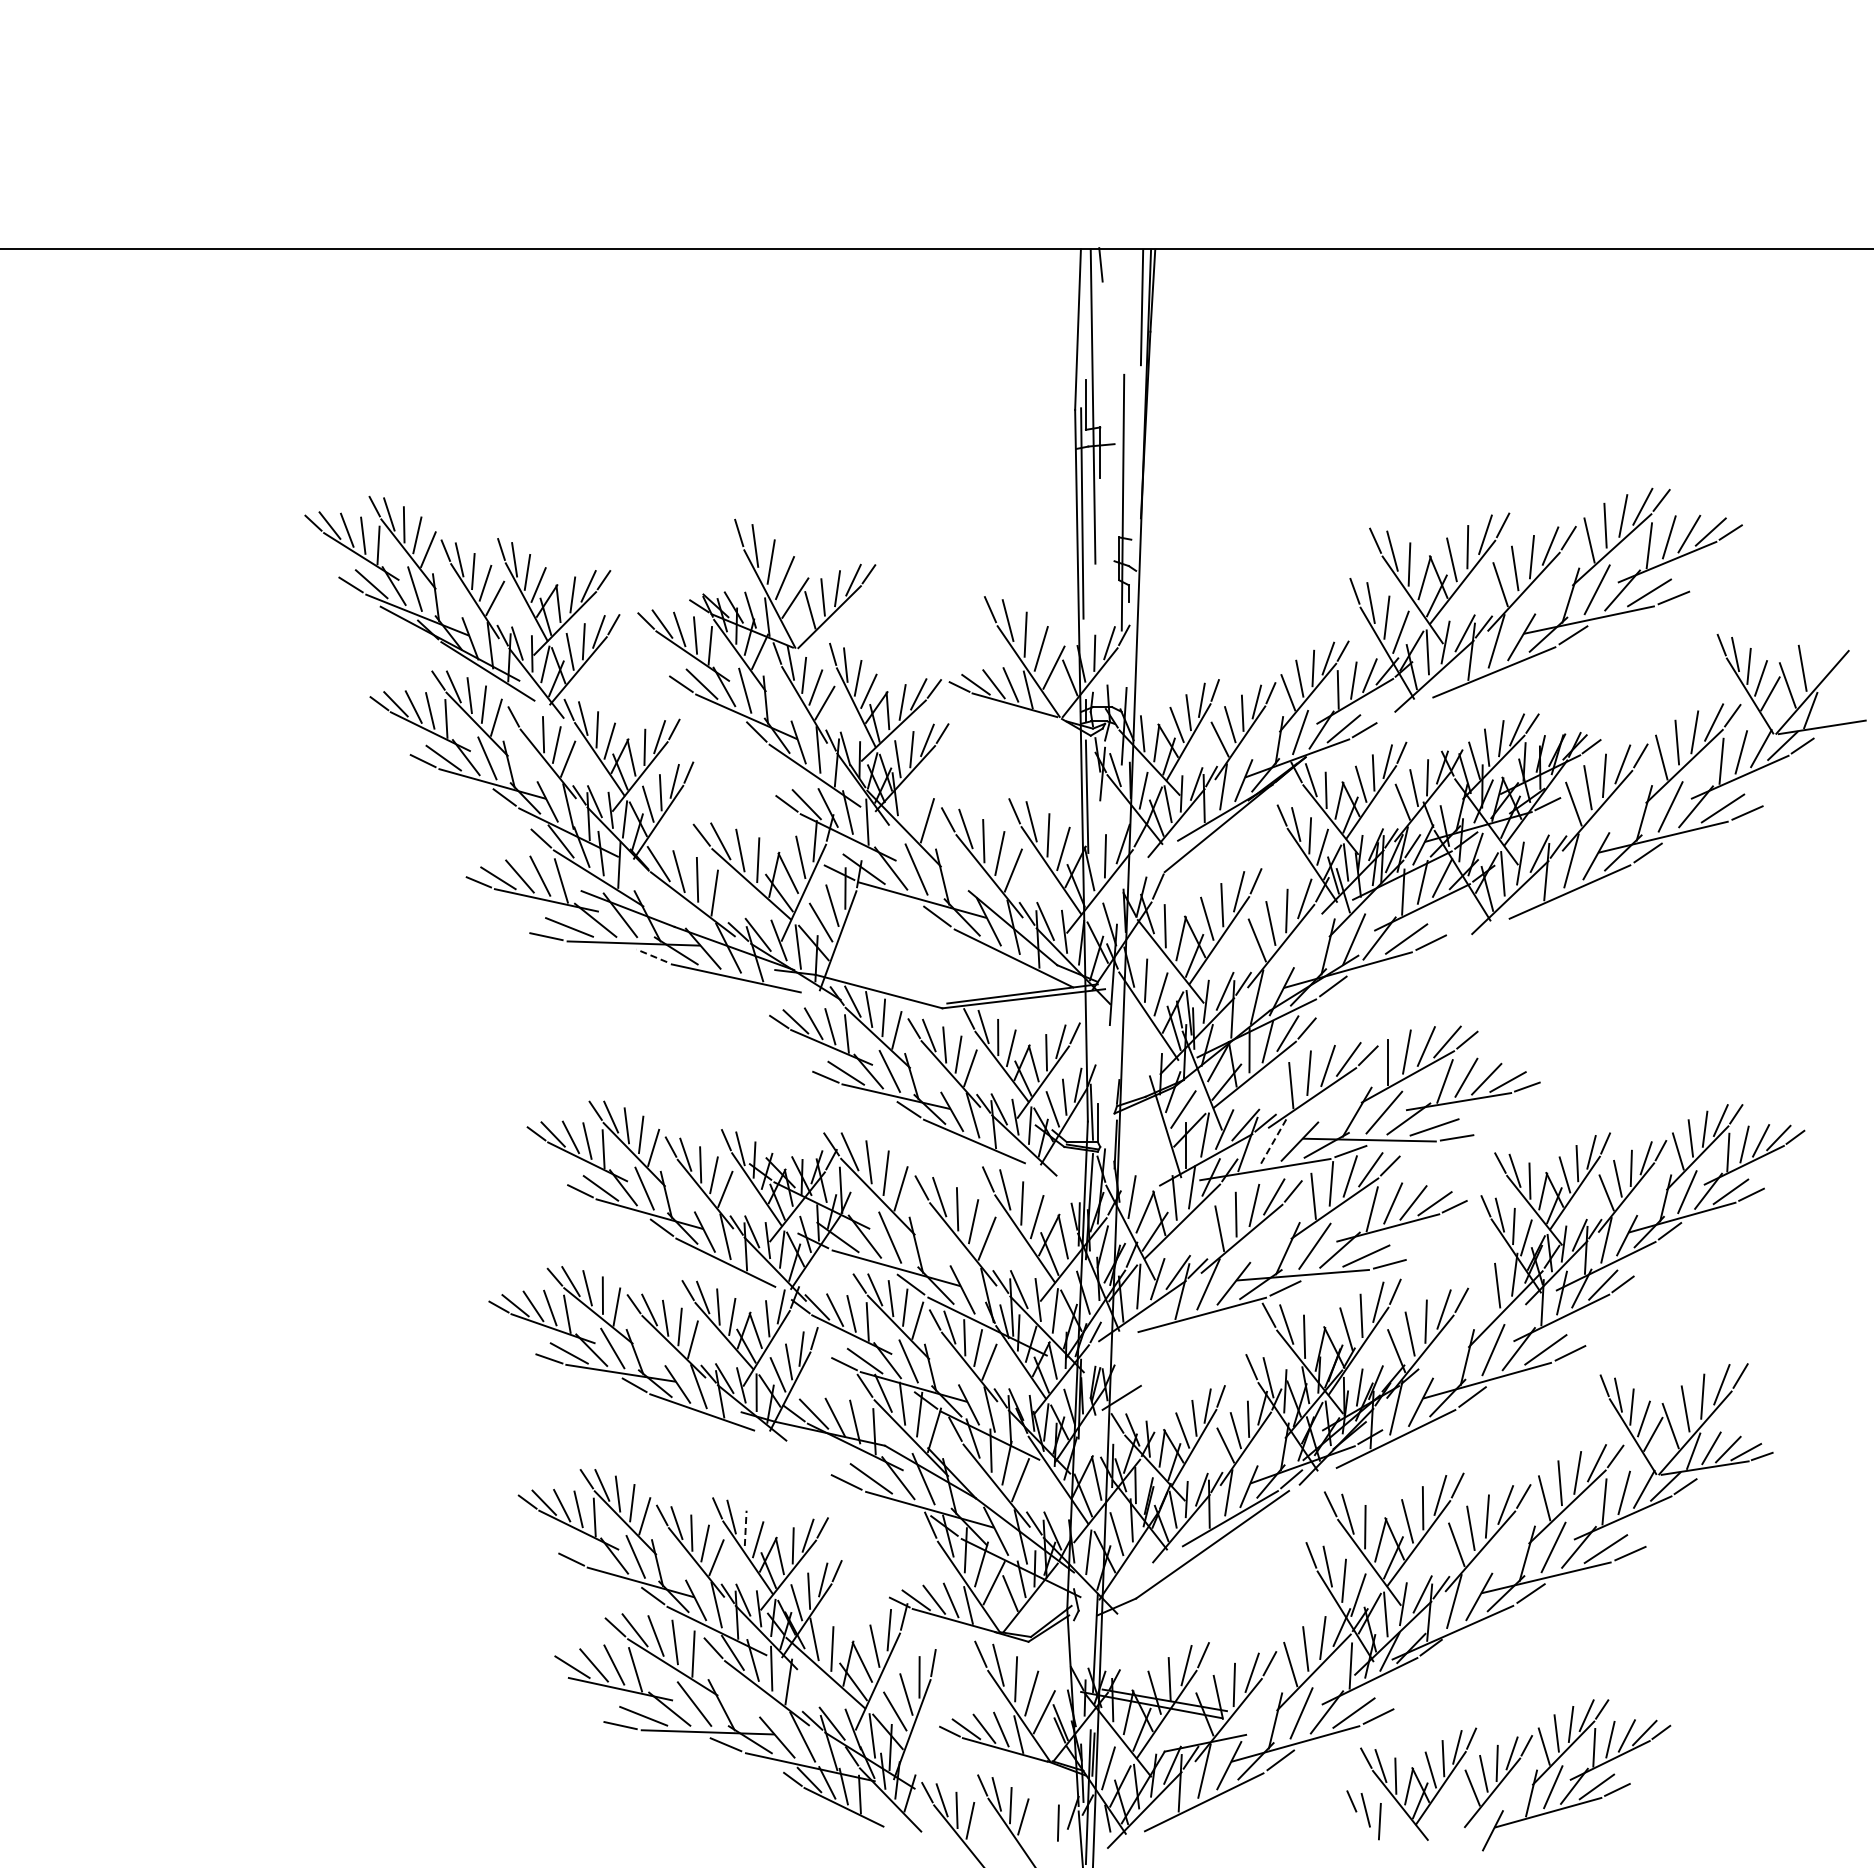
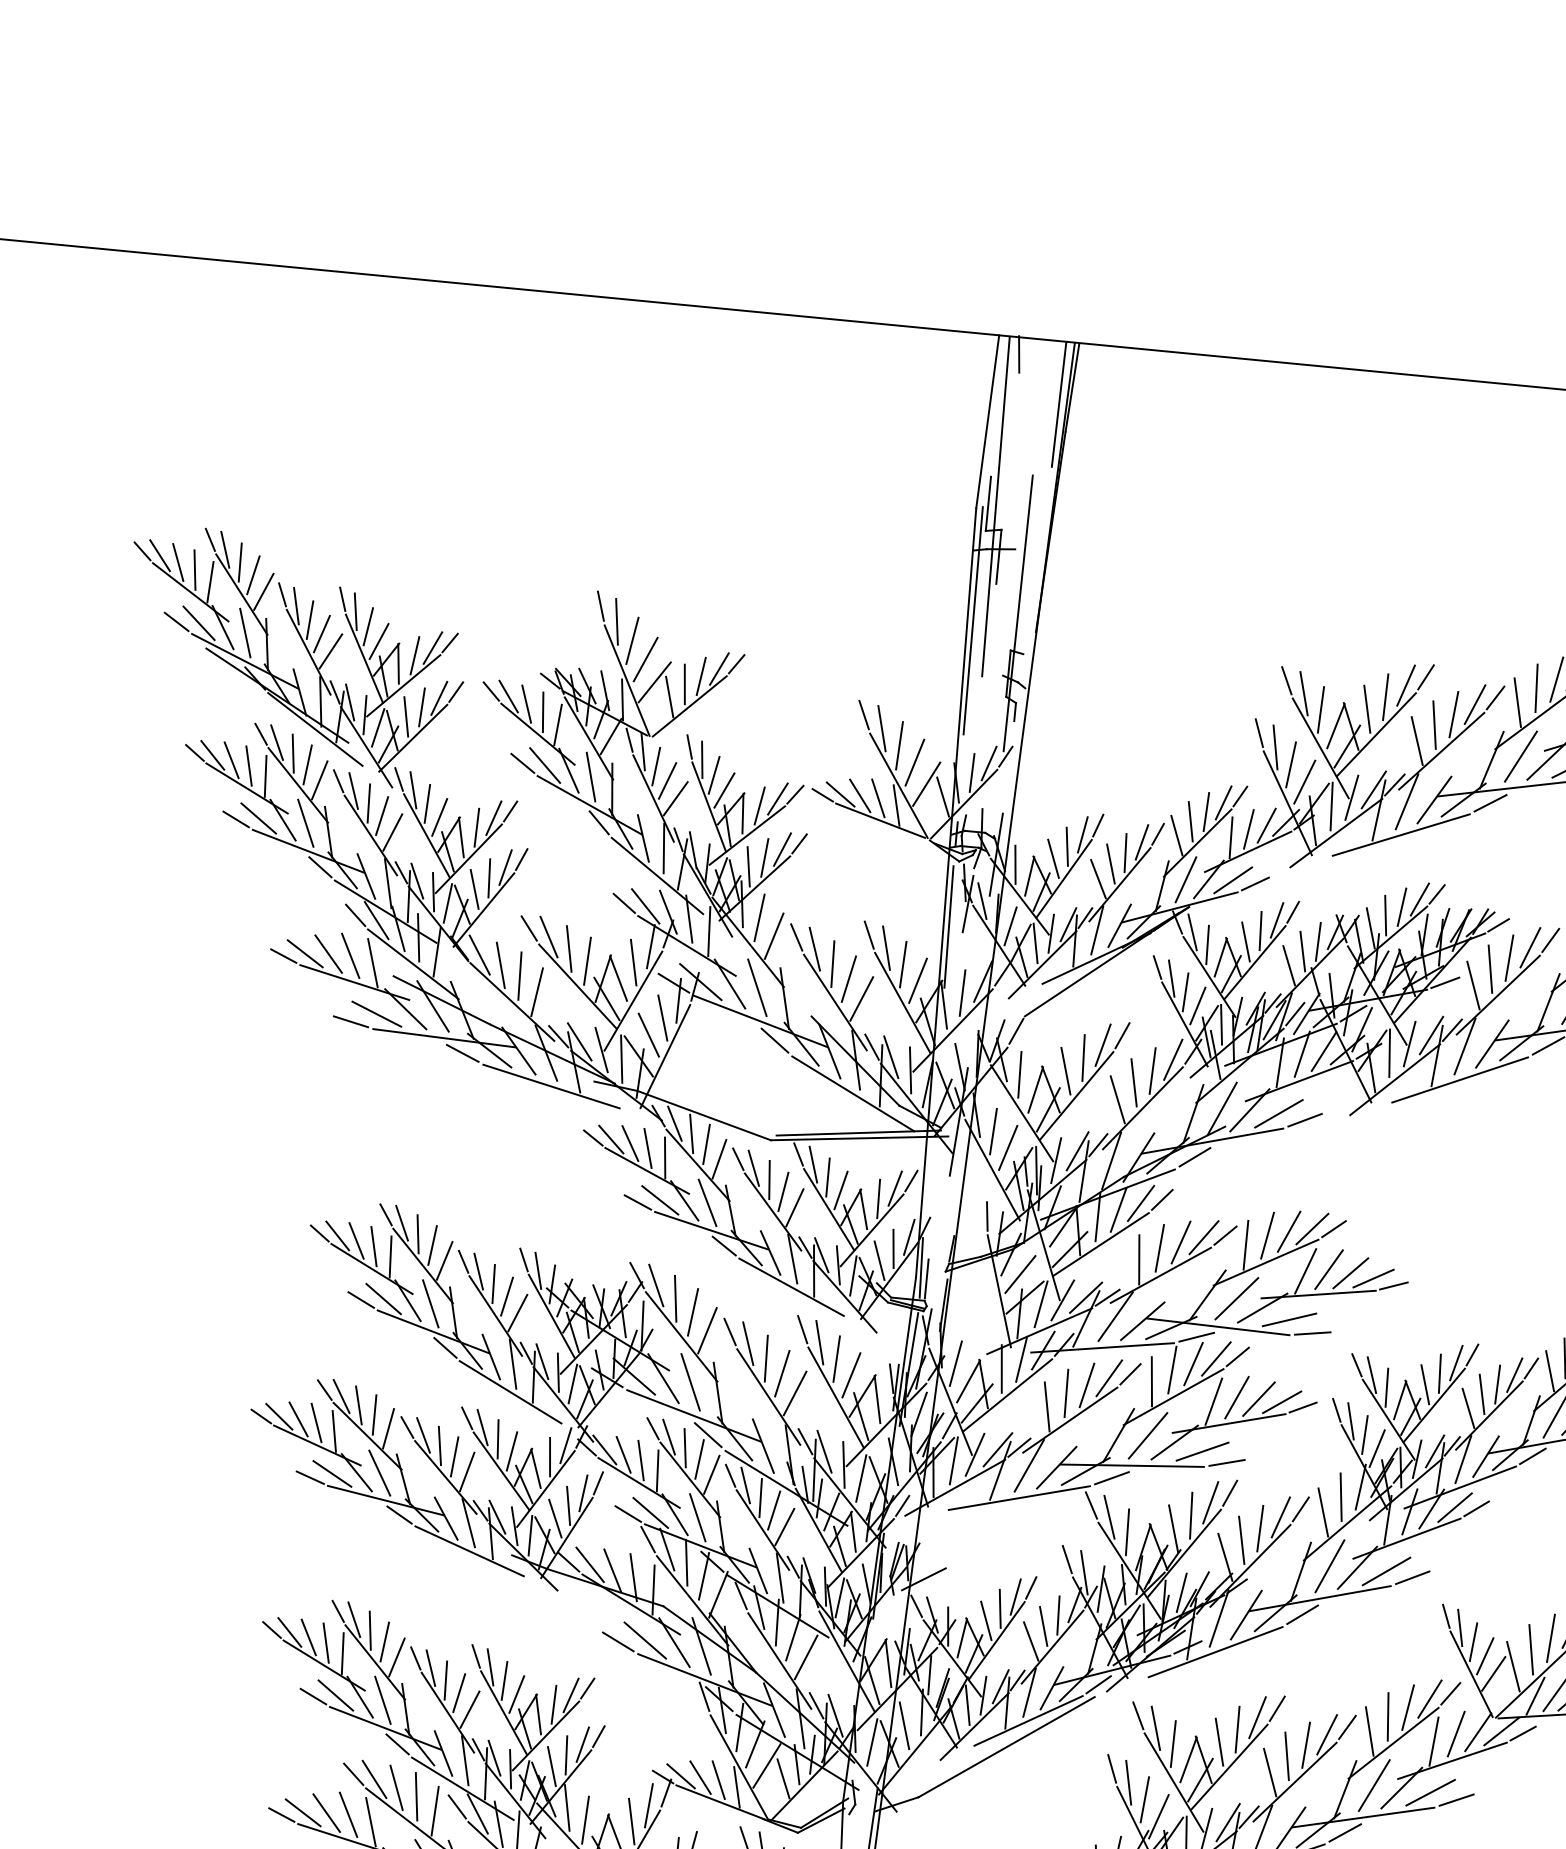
line: (528, 724) -> (353, 790), added
line: (911, 804) -> (758, 917), added
line: (651, 955) -> (462, 1053), dashed -> solid
line: (1147, 1059) -> (986, 1216), added
line: (1274, 1139) -> (1115, 1316), dashed -> solid
line: (1482, 1300) -> (1323, 1511), added
line: (745, 1528) -> (504, 1681), dashed -> solid
line: (591, 1556) -> (335, 1695), added
line: (552, 1671) -> (281, 1815), added

